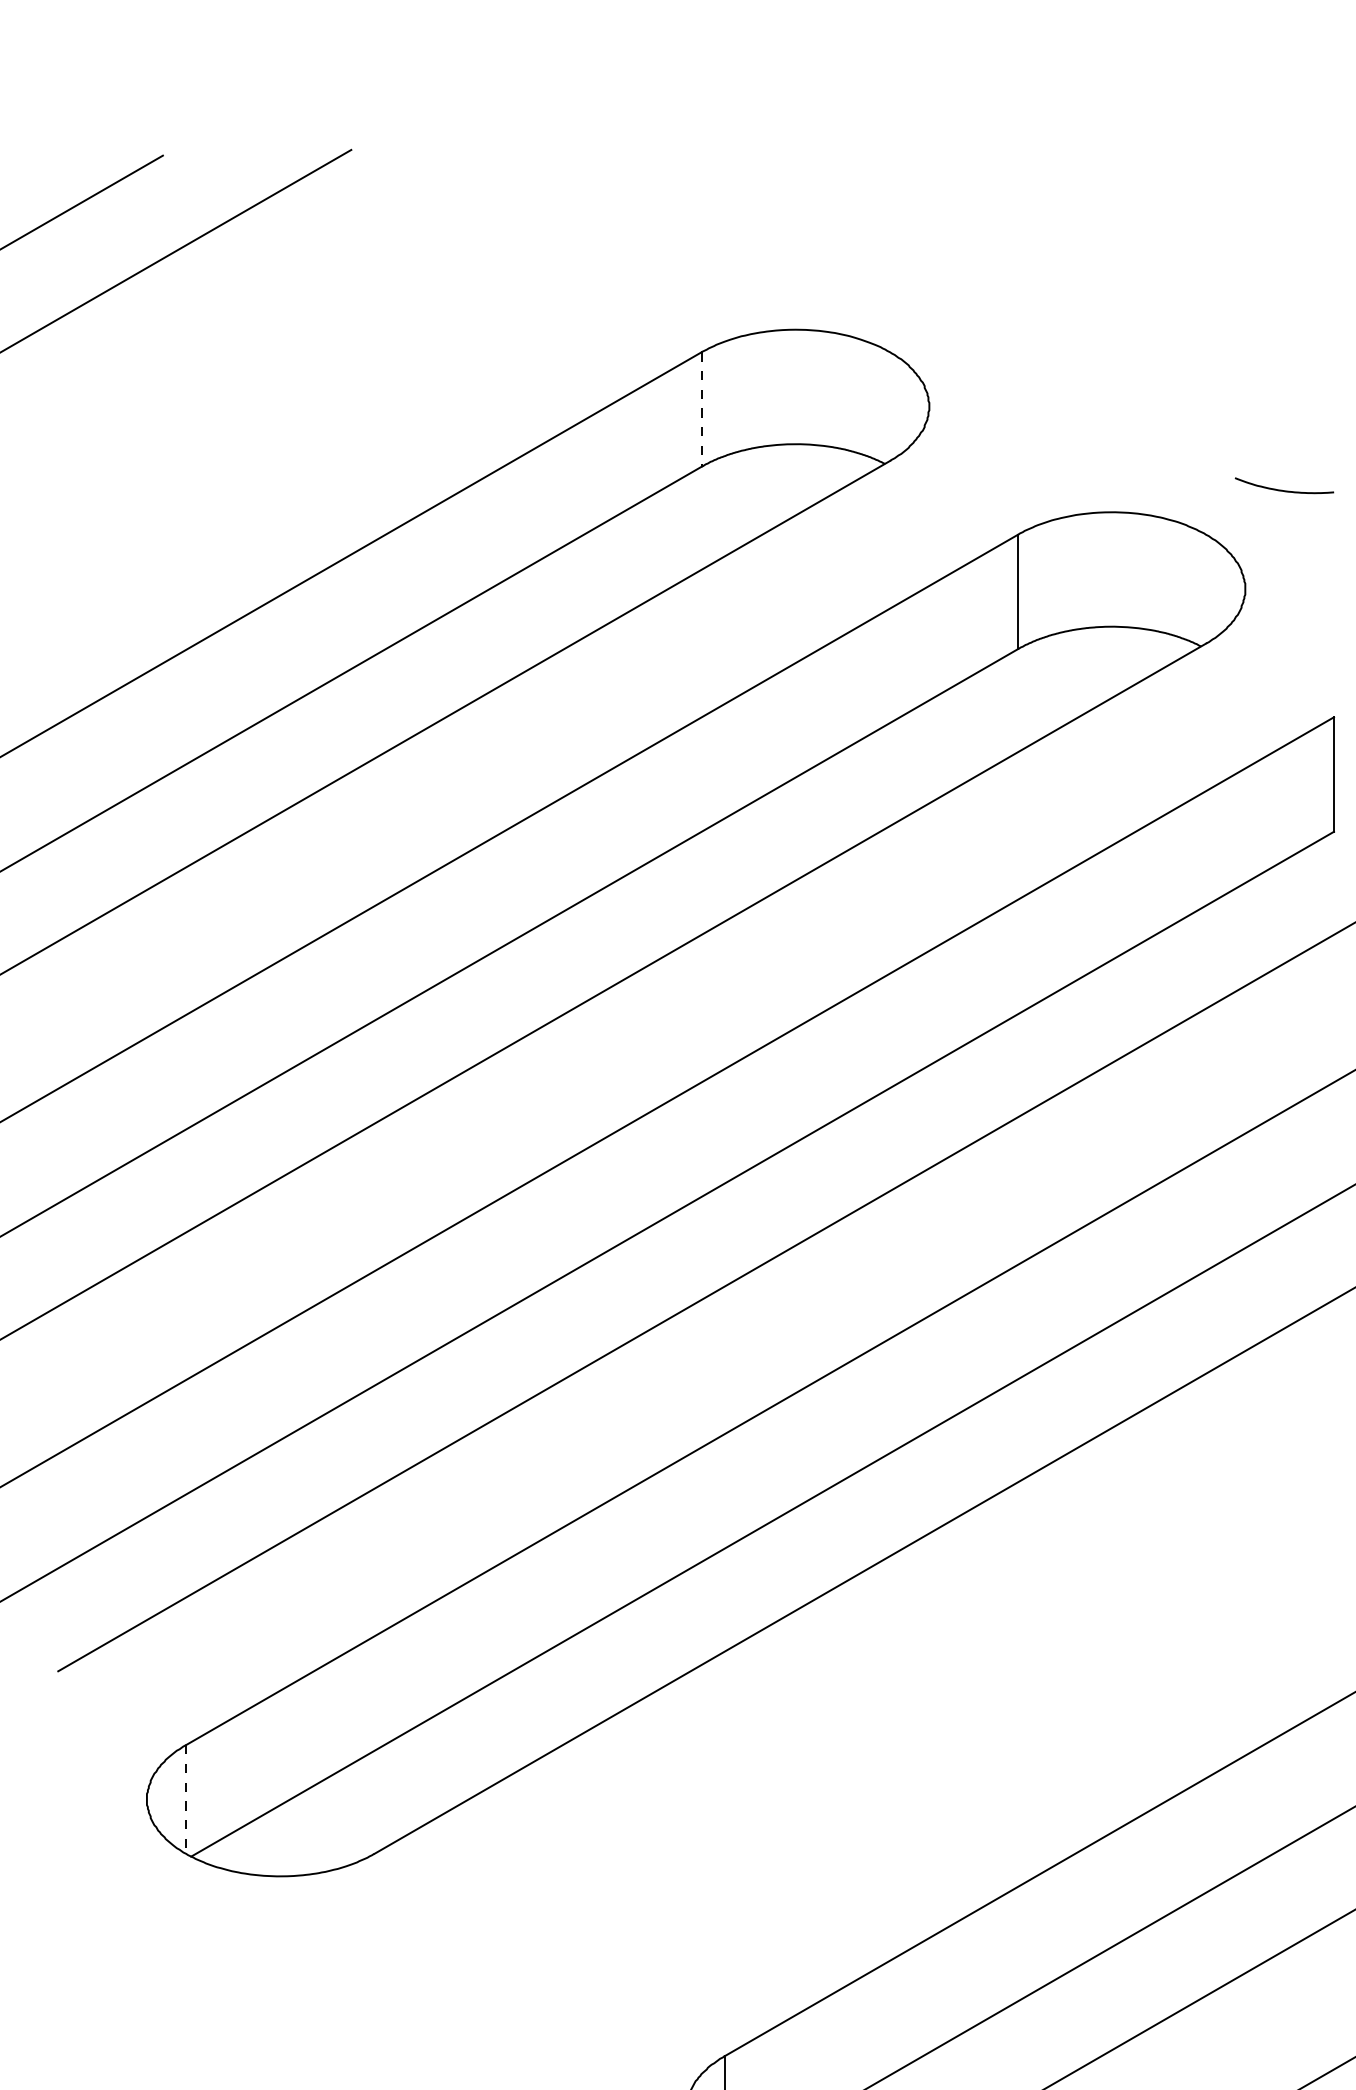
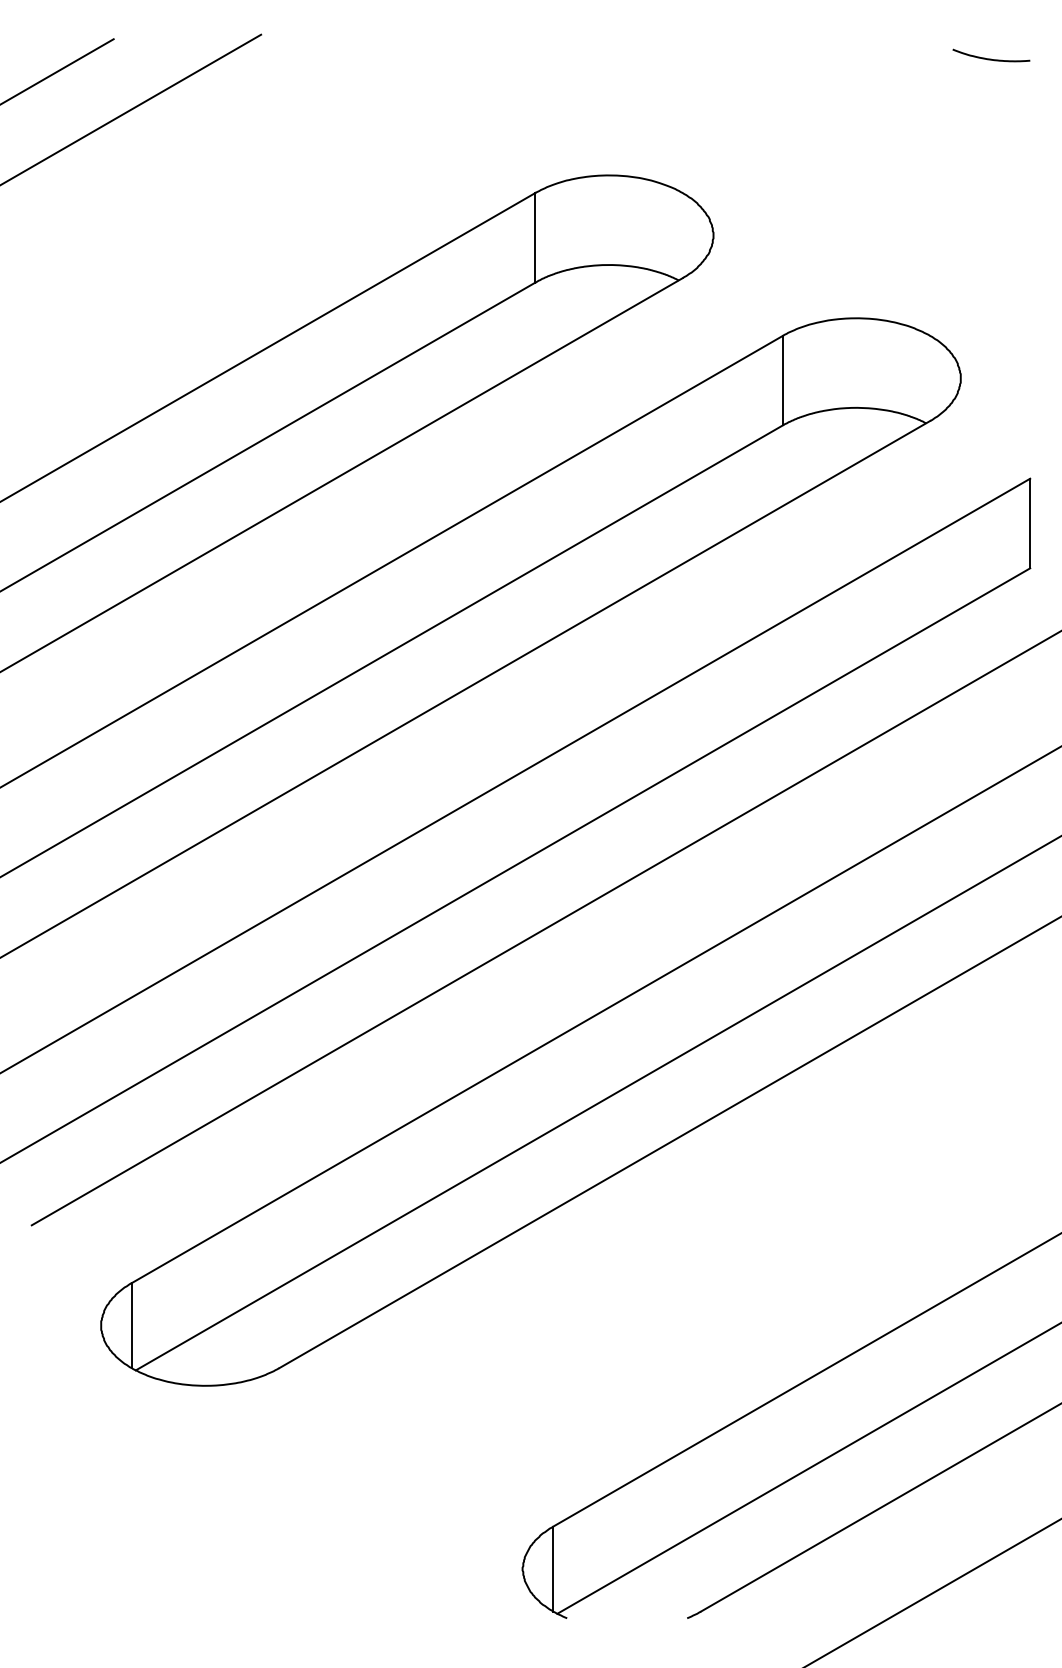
line: (701, 409) -> (535, 237), dashed -> solid
curve: (1284, 489) -> (991, 58), moved
line: (185, 1799) -> (131, 1325), dashed -> solid

